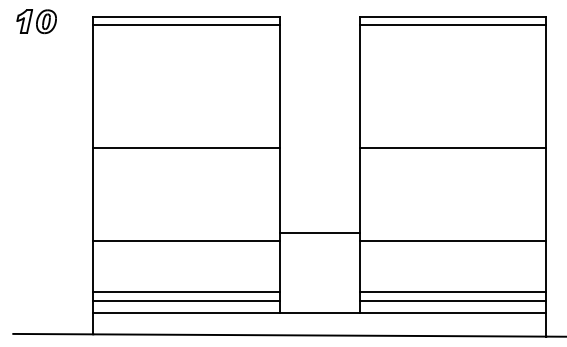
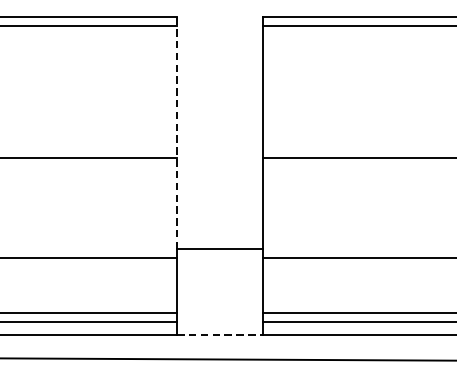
line: (279, 124) -> (176, 132), solid -> dashed
line: (319, 312) -> (219, 334), solid -> dashed

